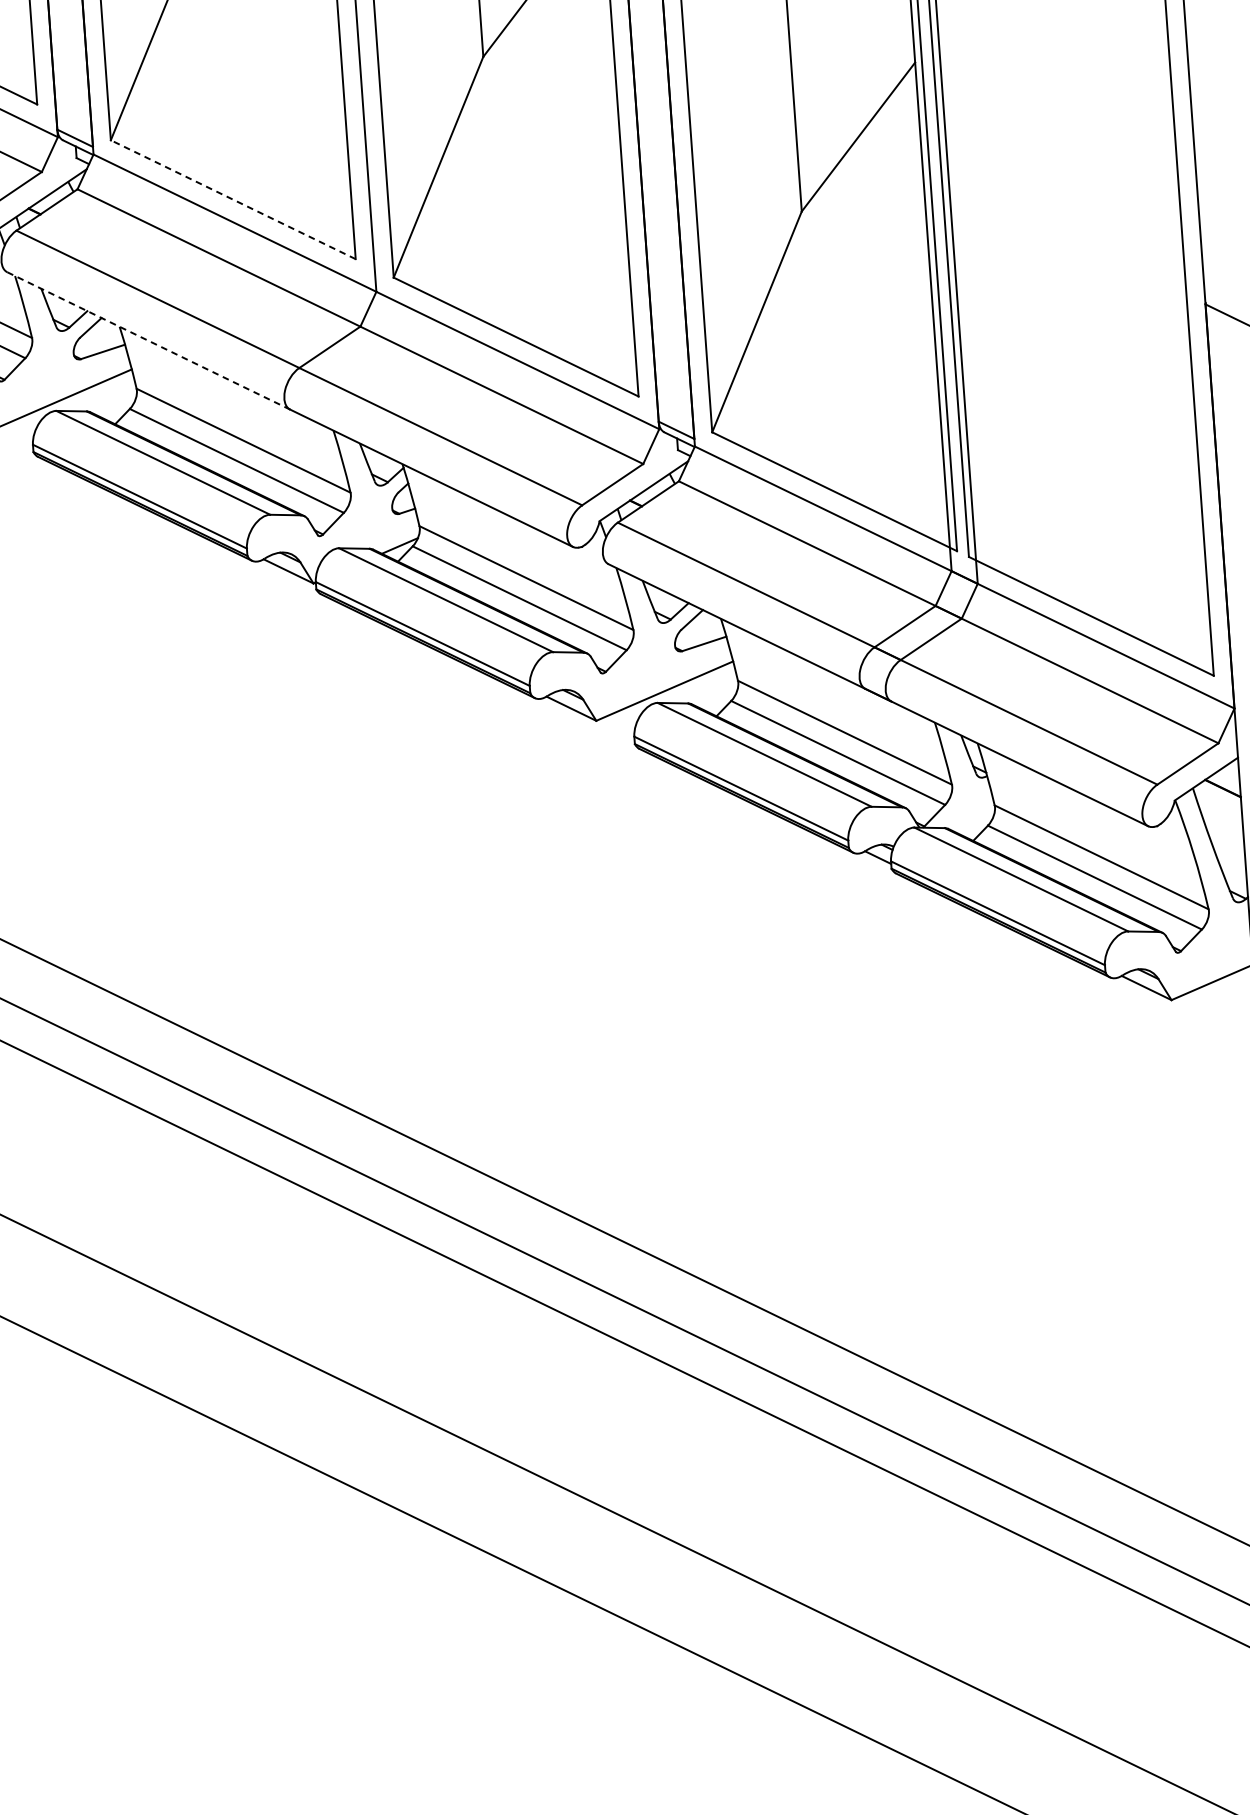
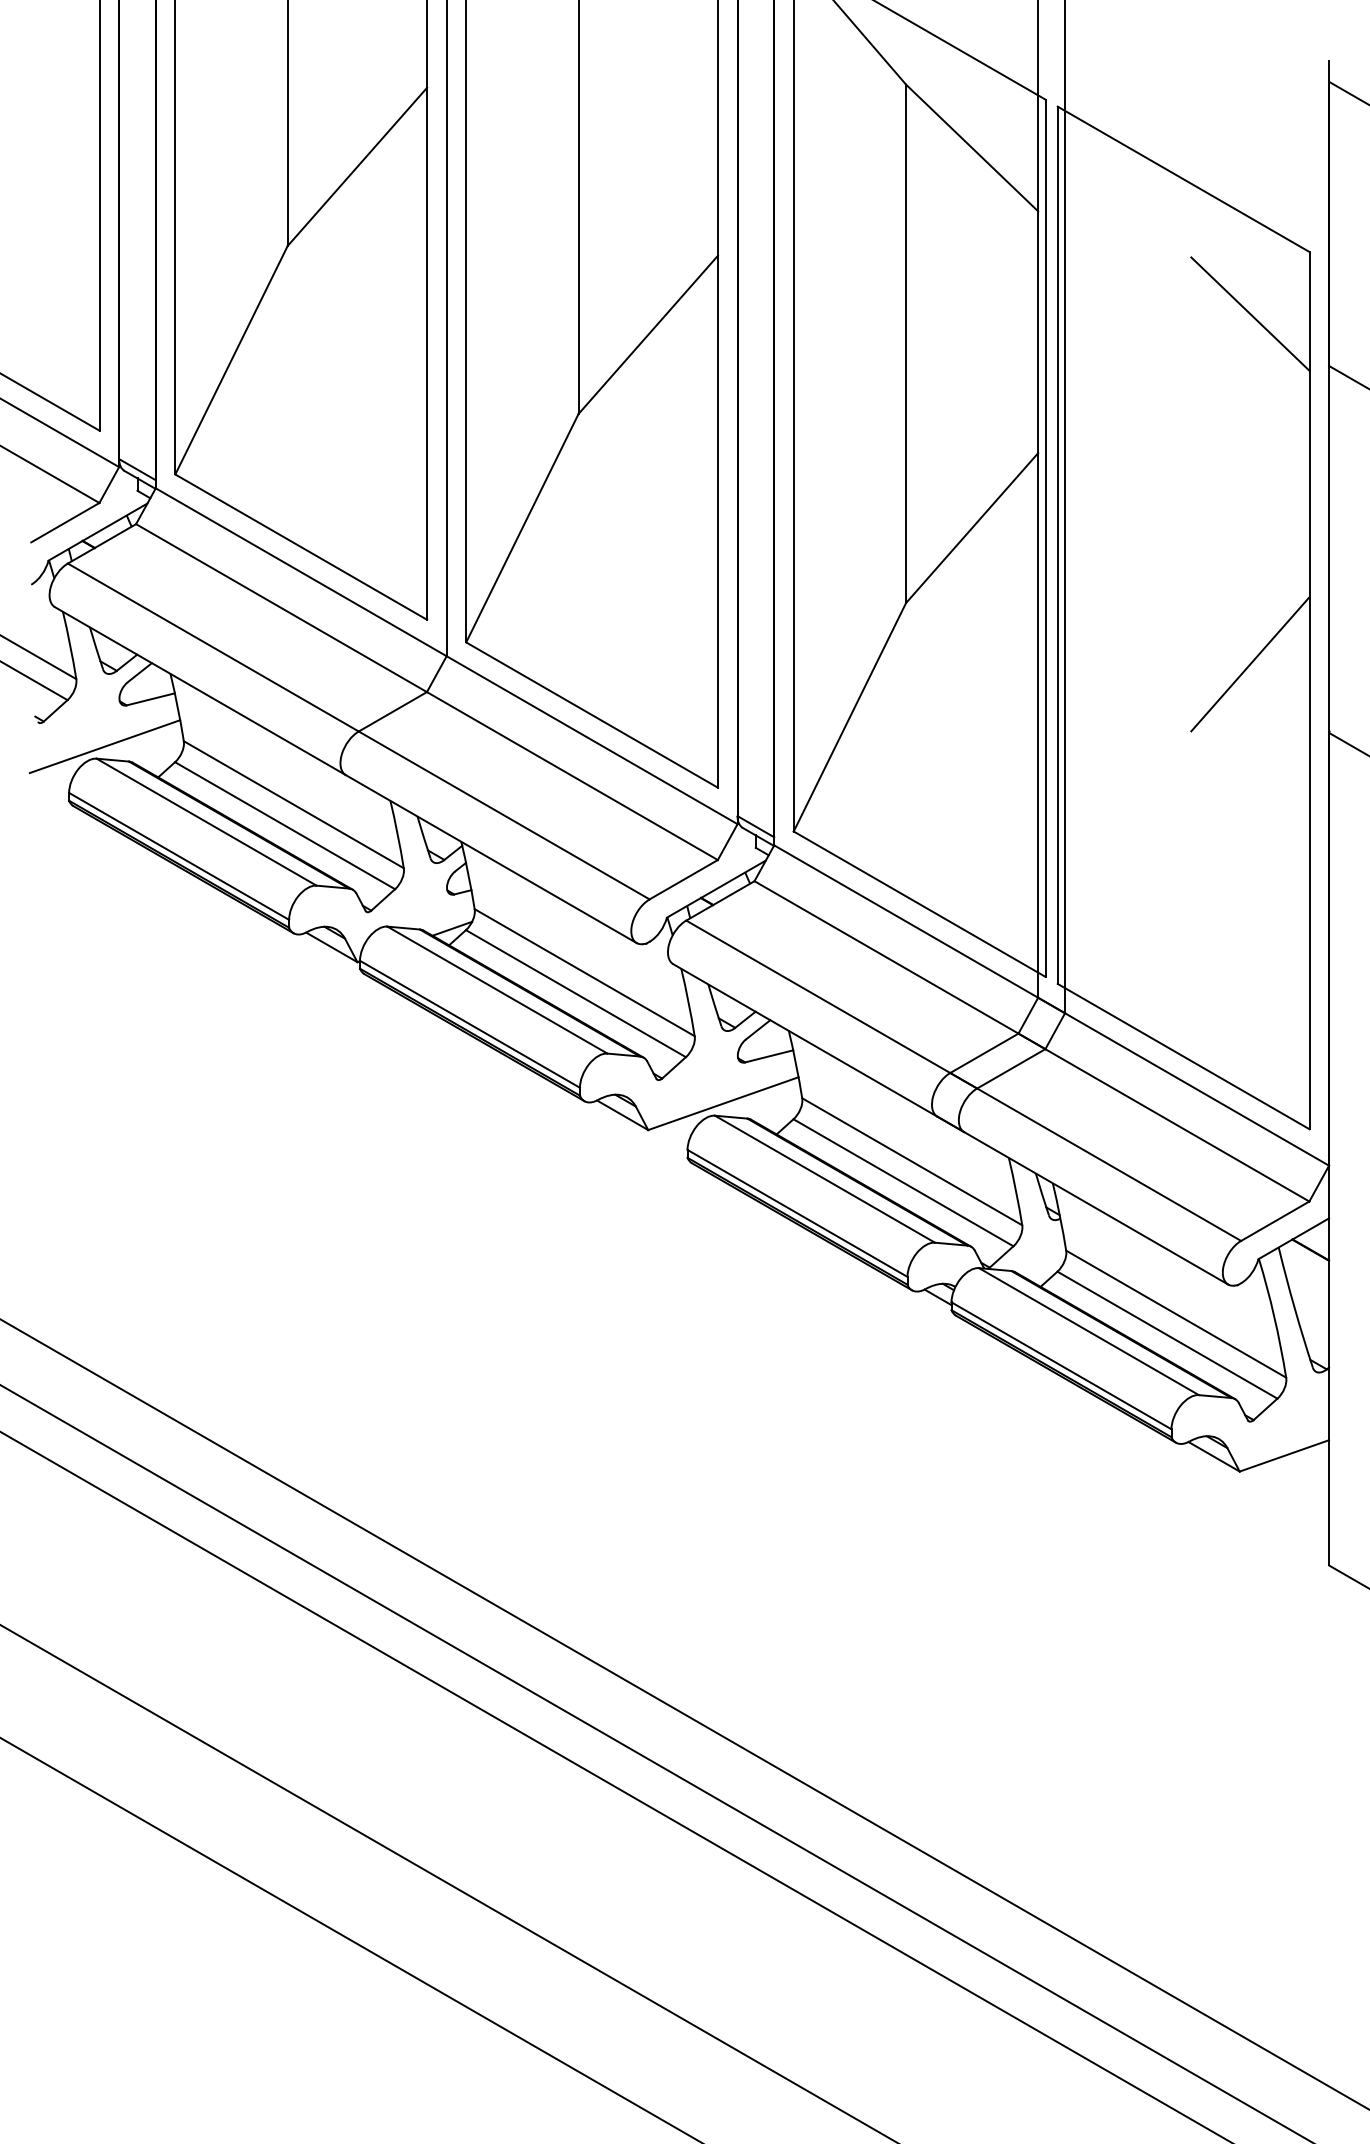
line: (232, 199) -> (300, 546), dashed -> solid
line: (1127, 245) -> (1250, 664), added
line: (148, 341) -> (200, 691), dashed -> solid

